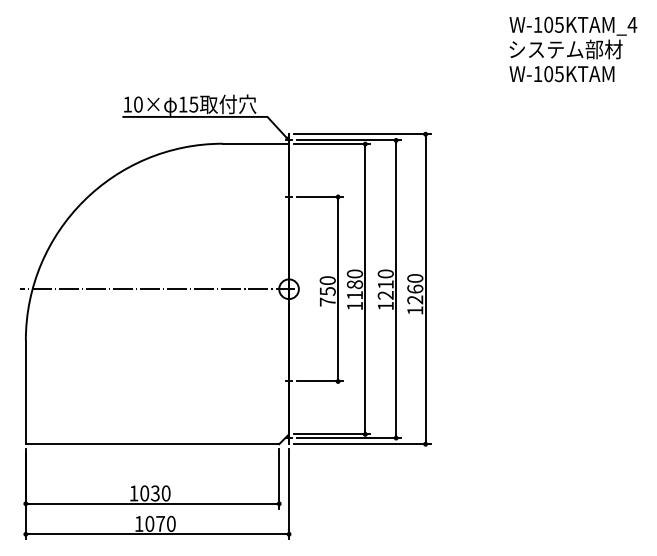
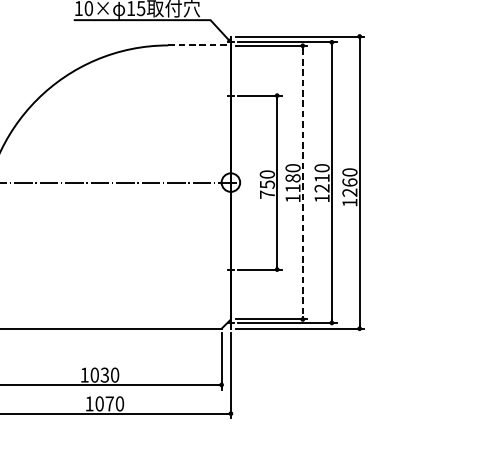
line: (256, 143) -> (200, 45), solid -> dashed
line: (365, 289) -> (302, 182), solid -> dashed

